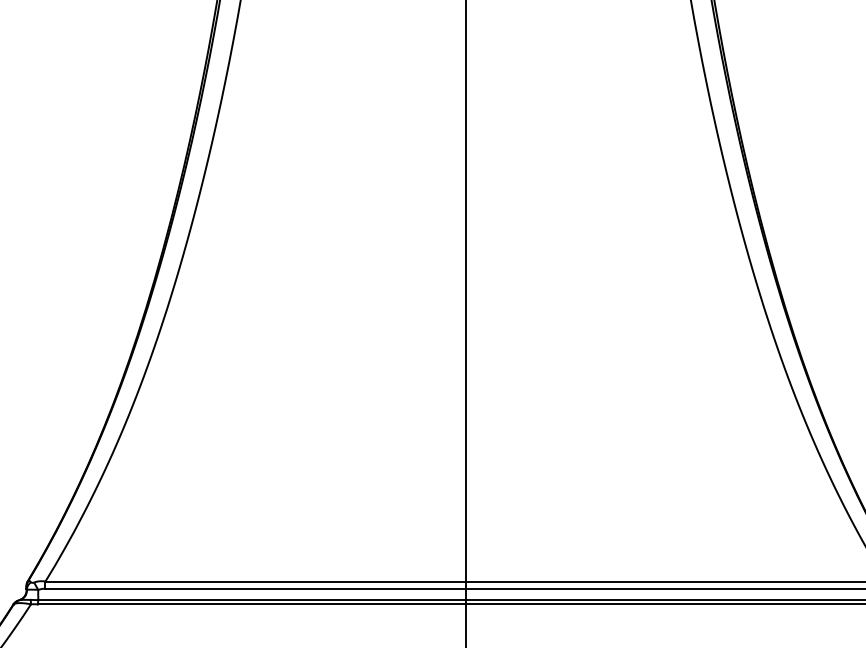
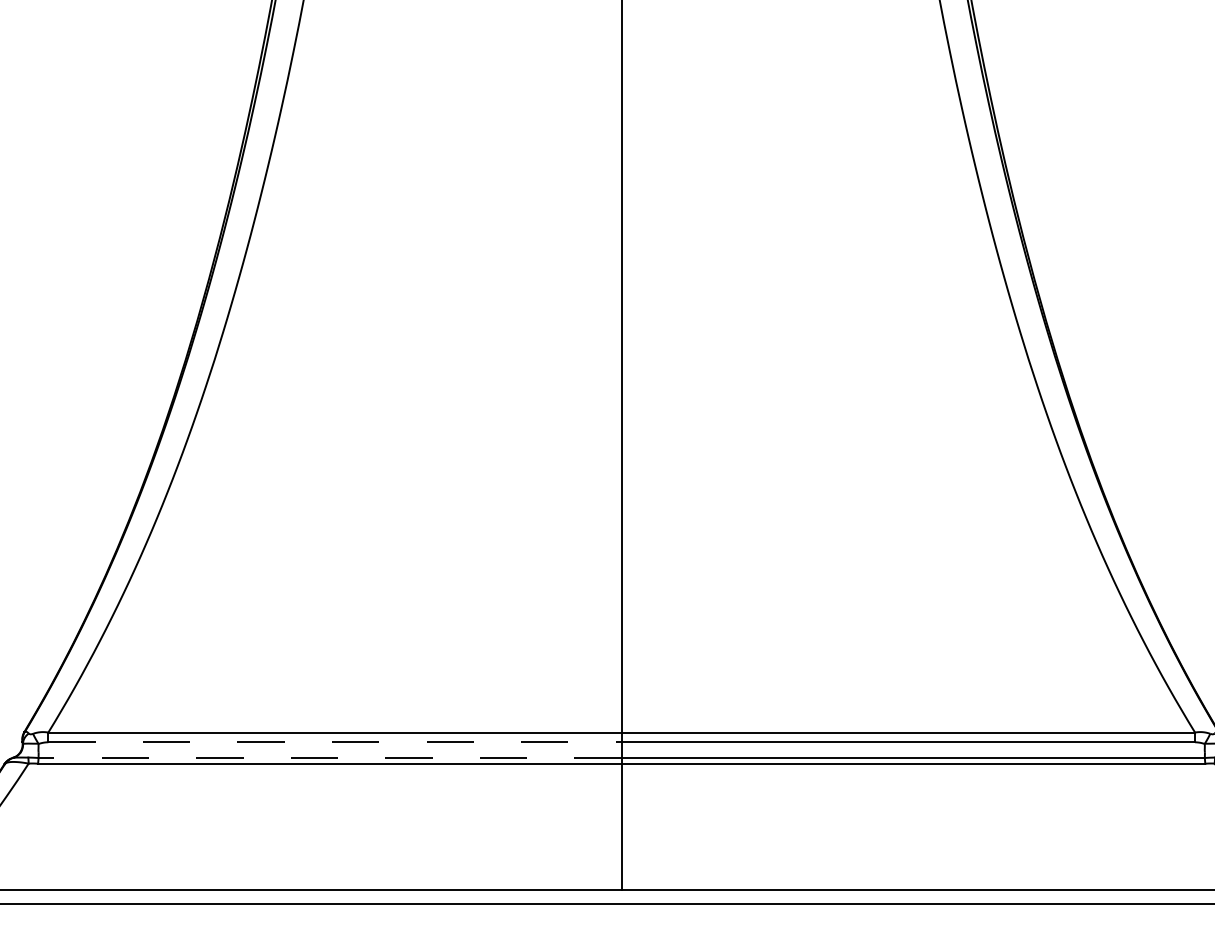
line: (255, 588) -> (335, 742), solid -> dashed
line: (252, 600) -> (330, 758), solid -> dashed

